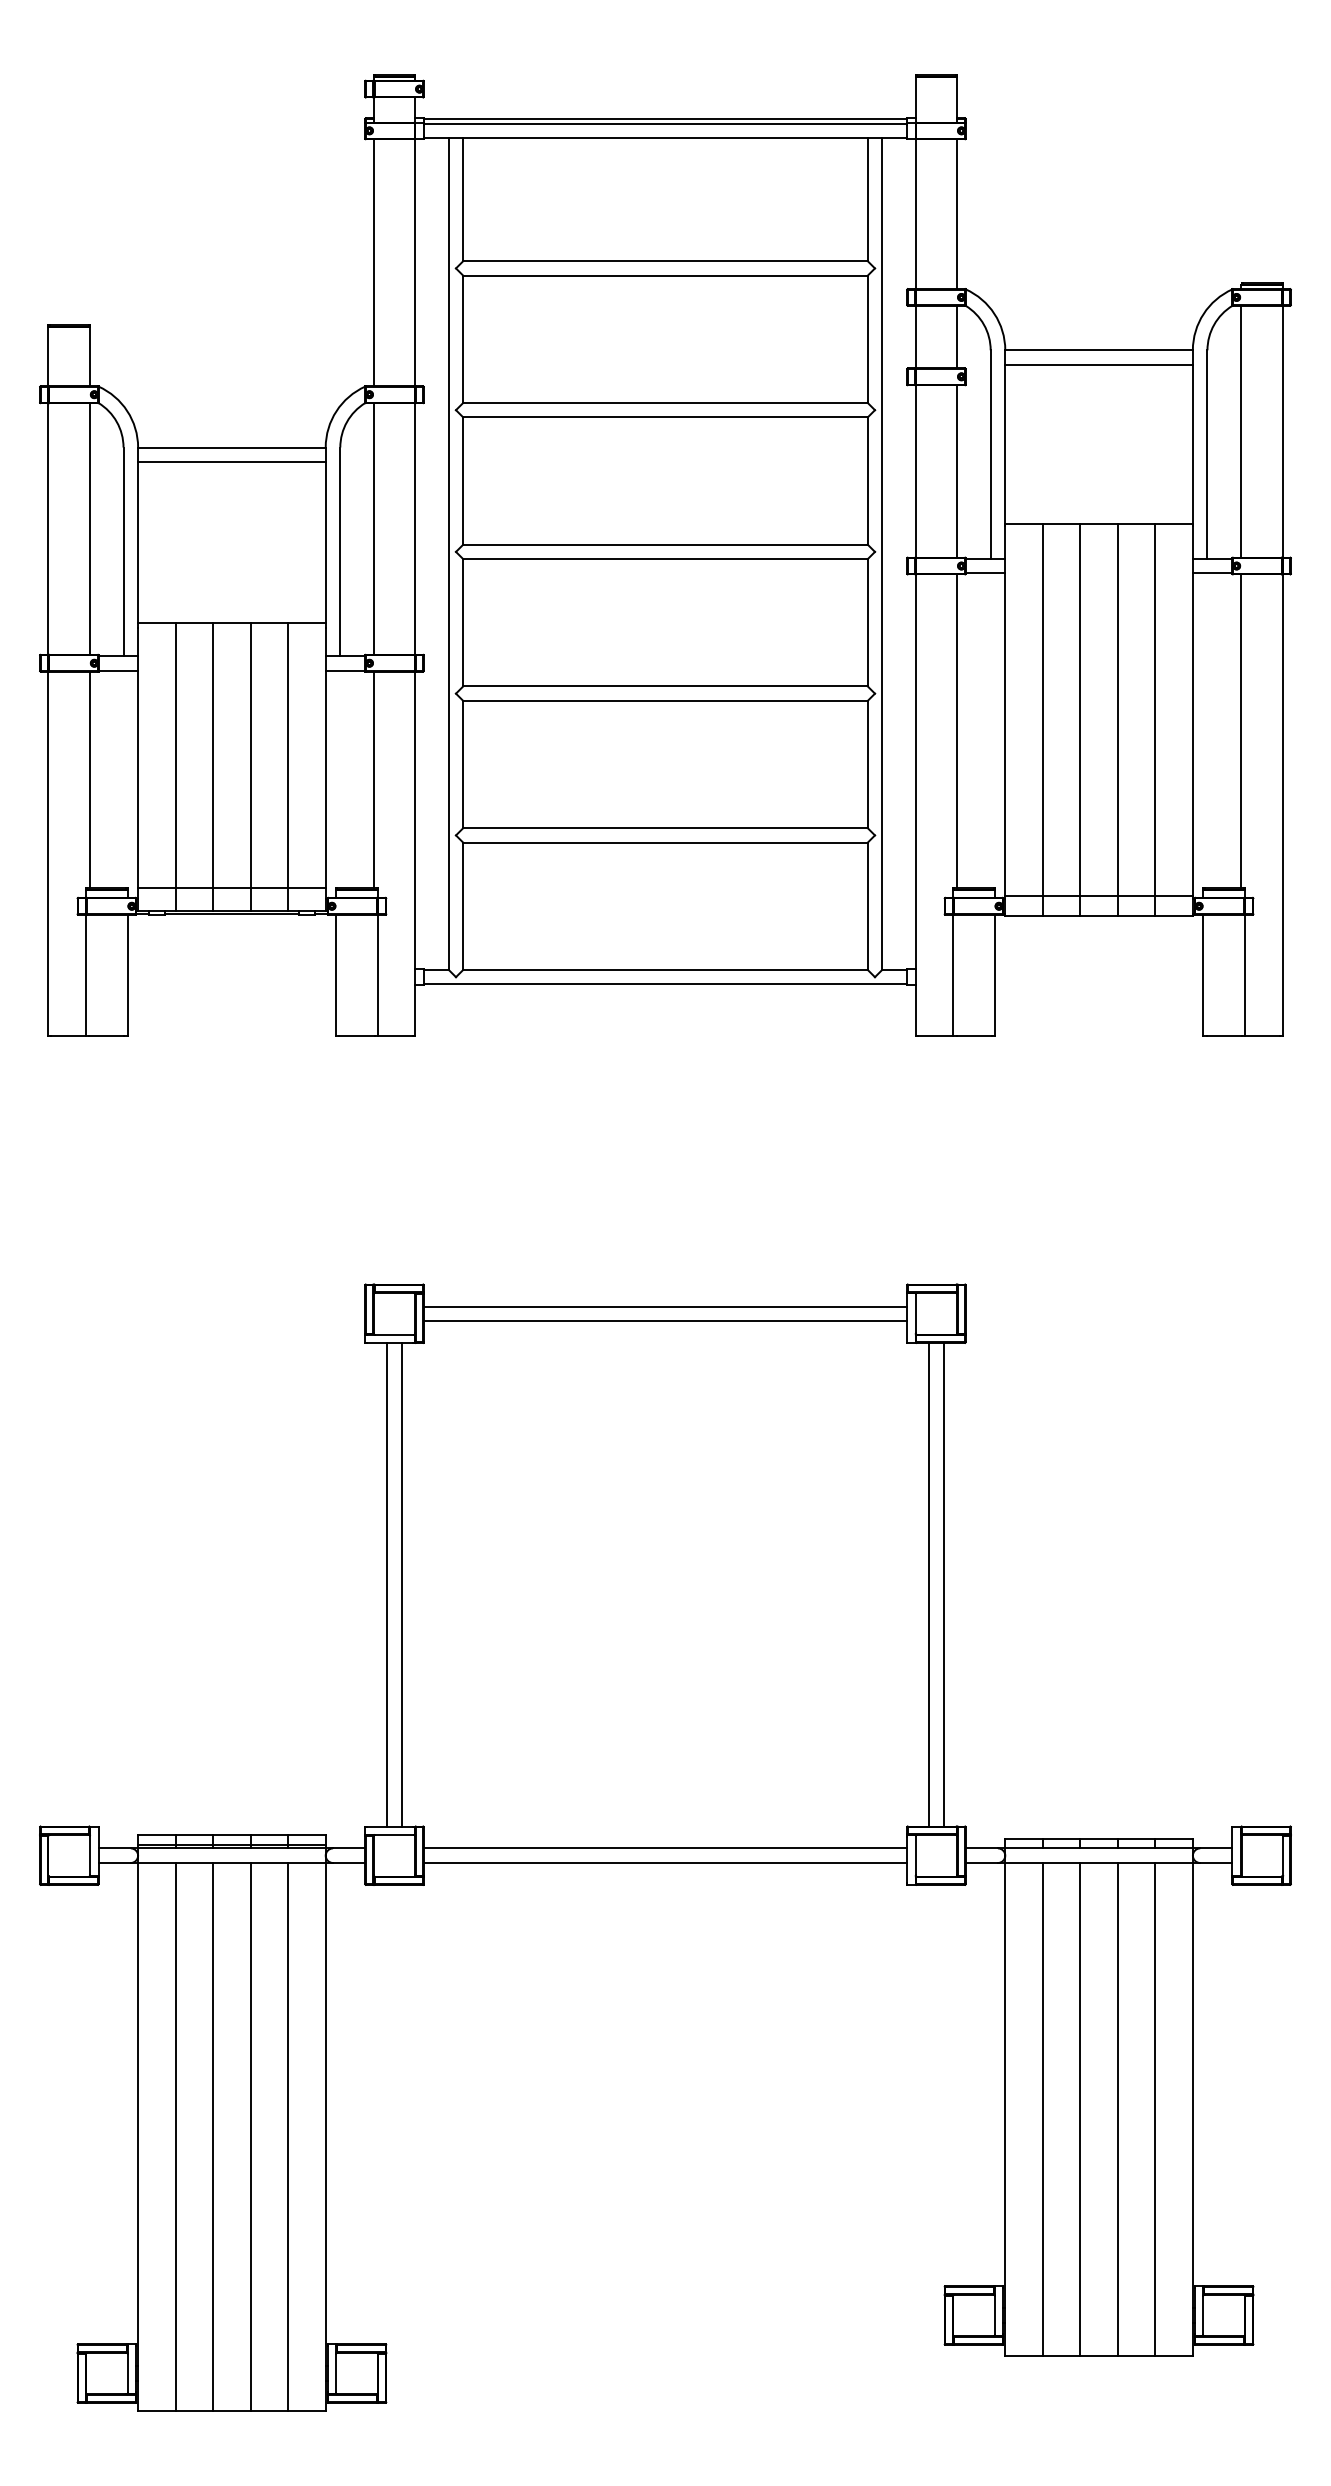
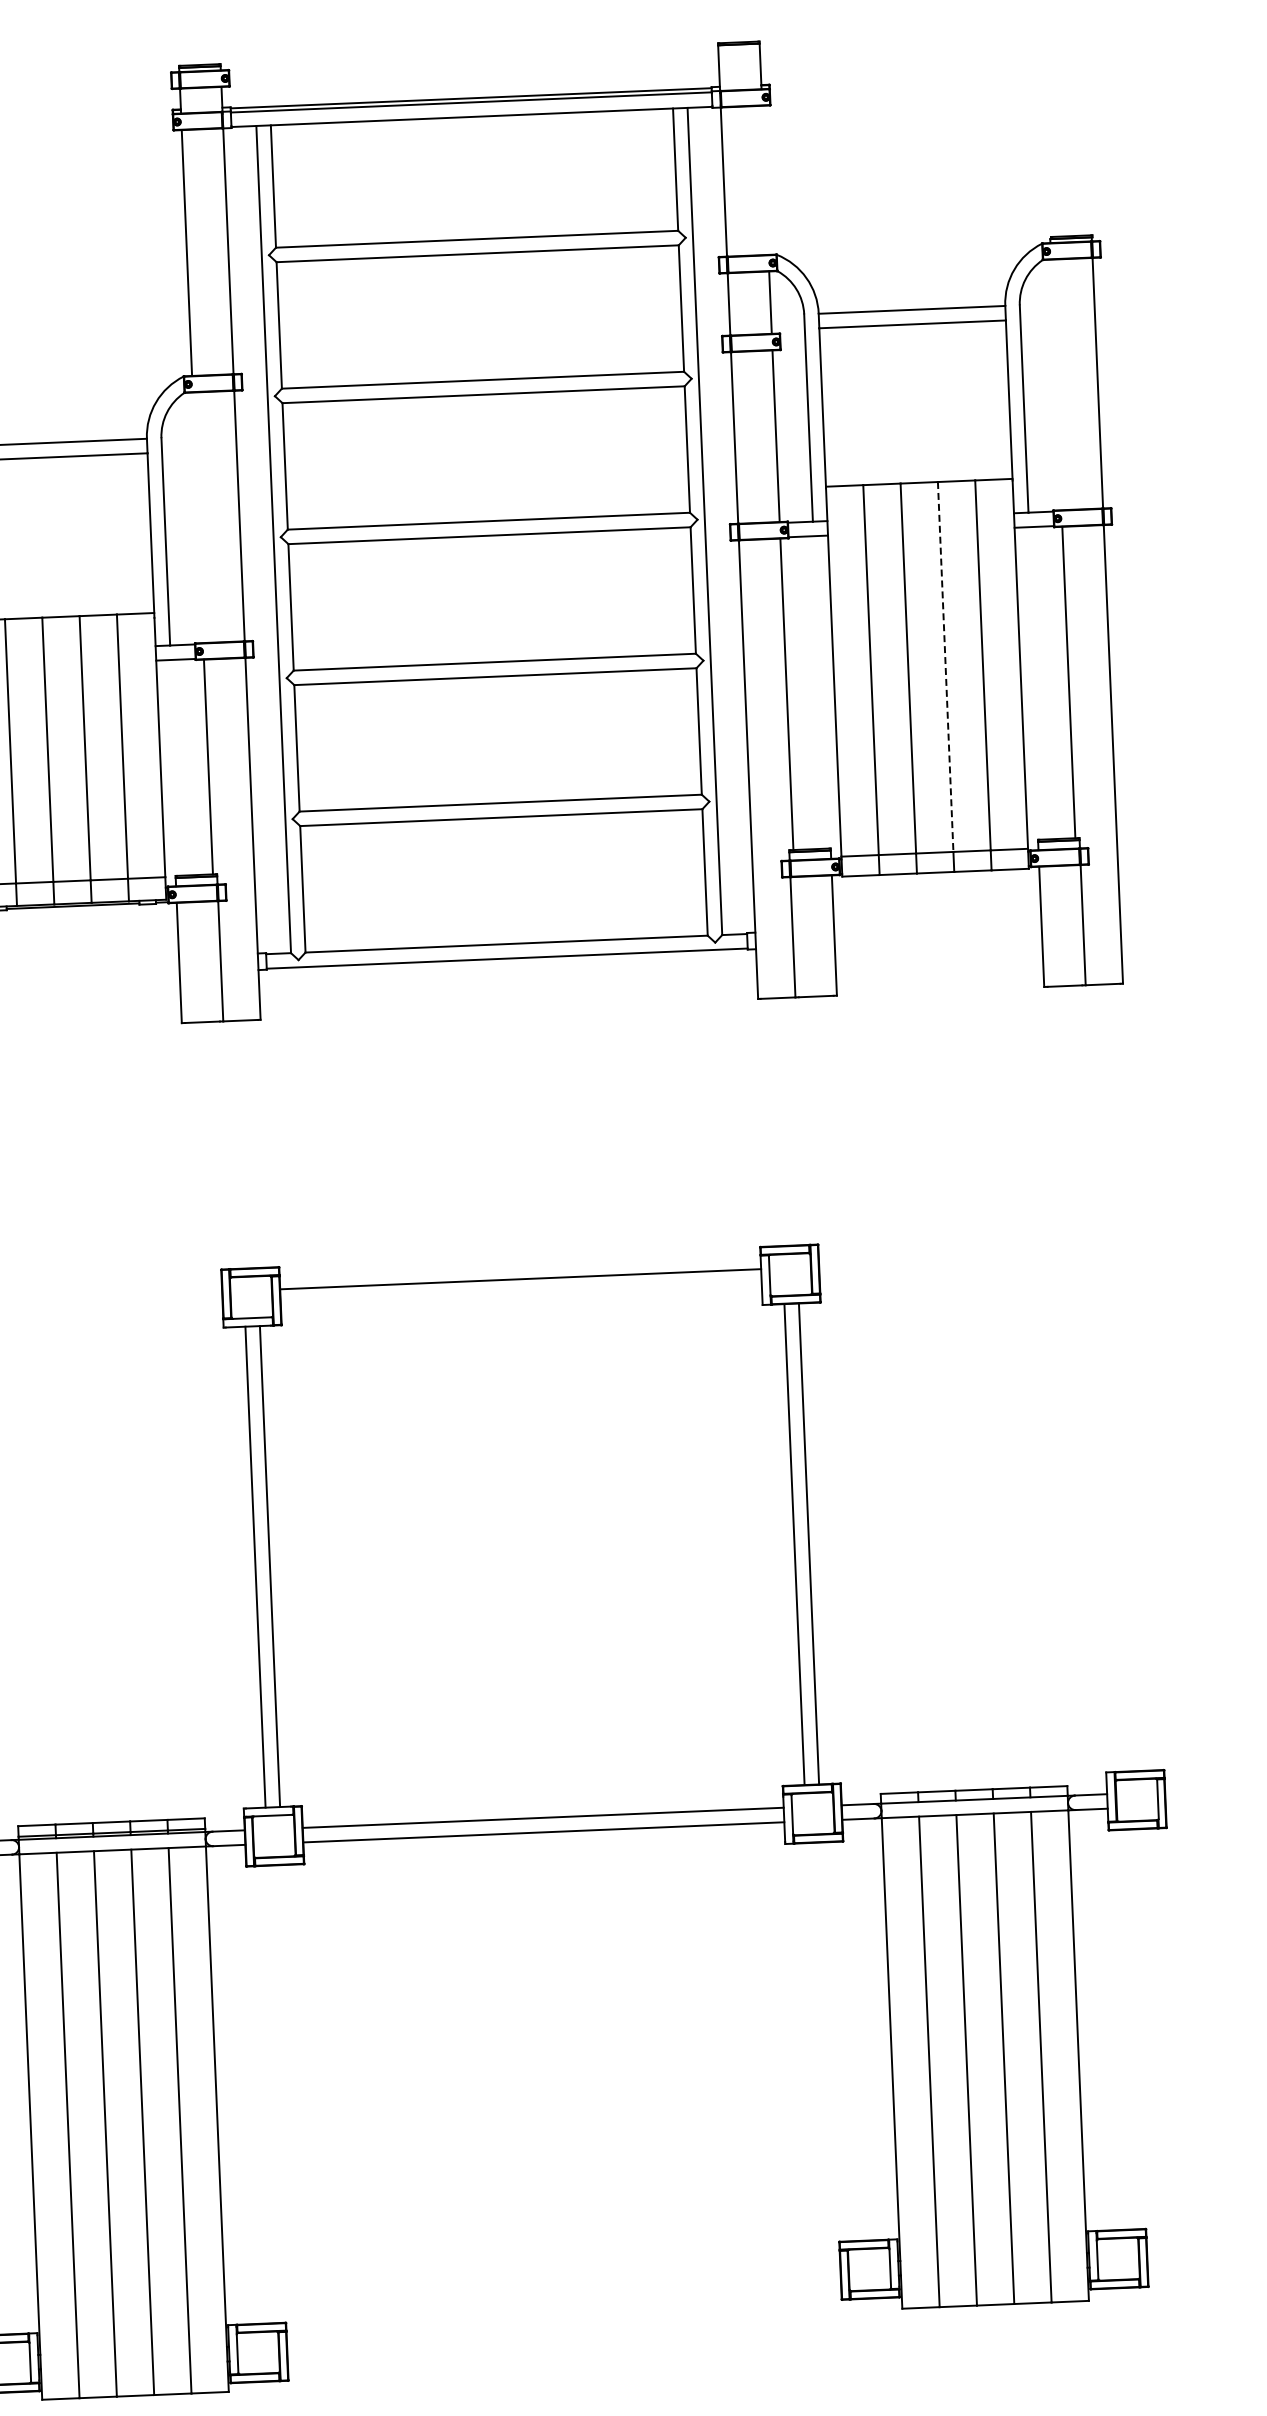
line: (957, 214) -> (765, 180), removed
line: (1240, 431) -> (1056, 384), removed
line: (373, 528) -> (197, 517), removed
line: (1117, 710) -> (945, 667), solid -> dashed
line: (665, 1321) -> (521, 1293), removed

